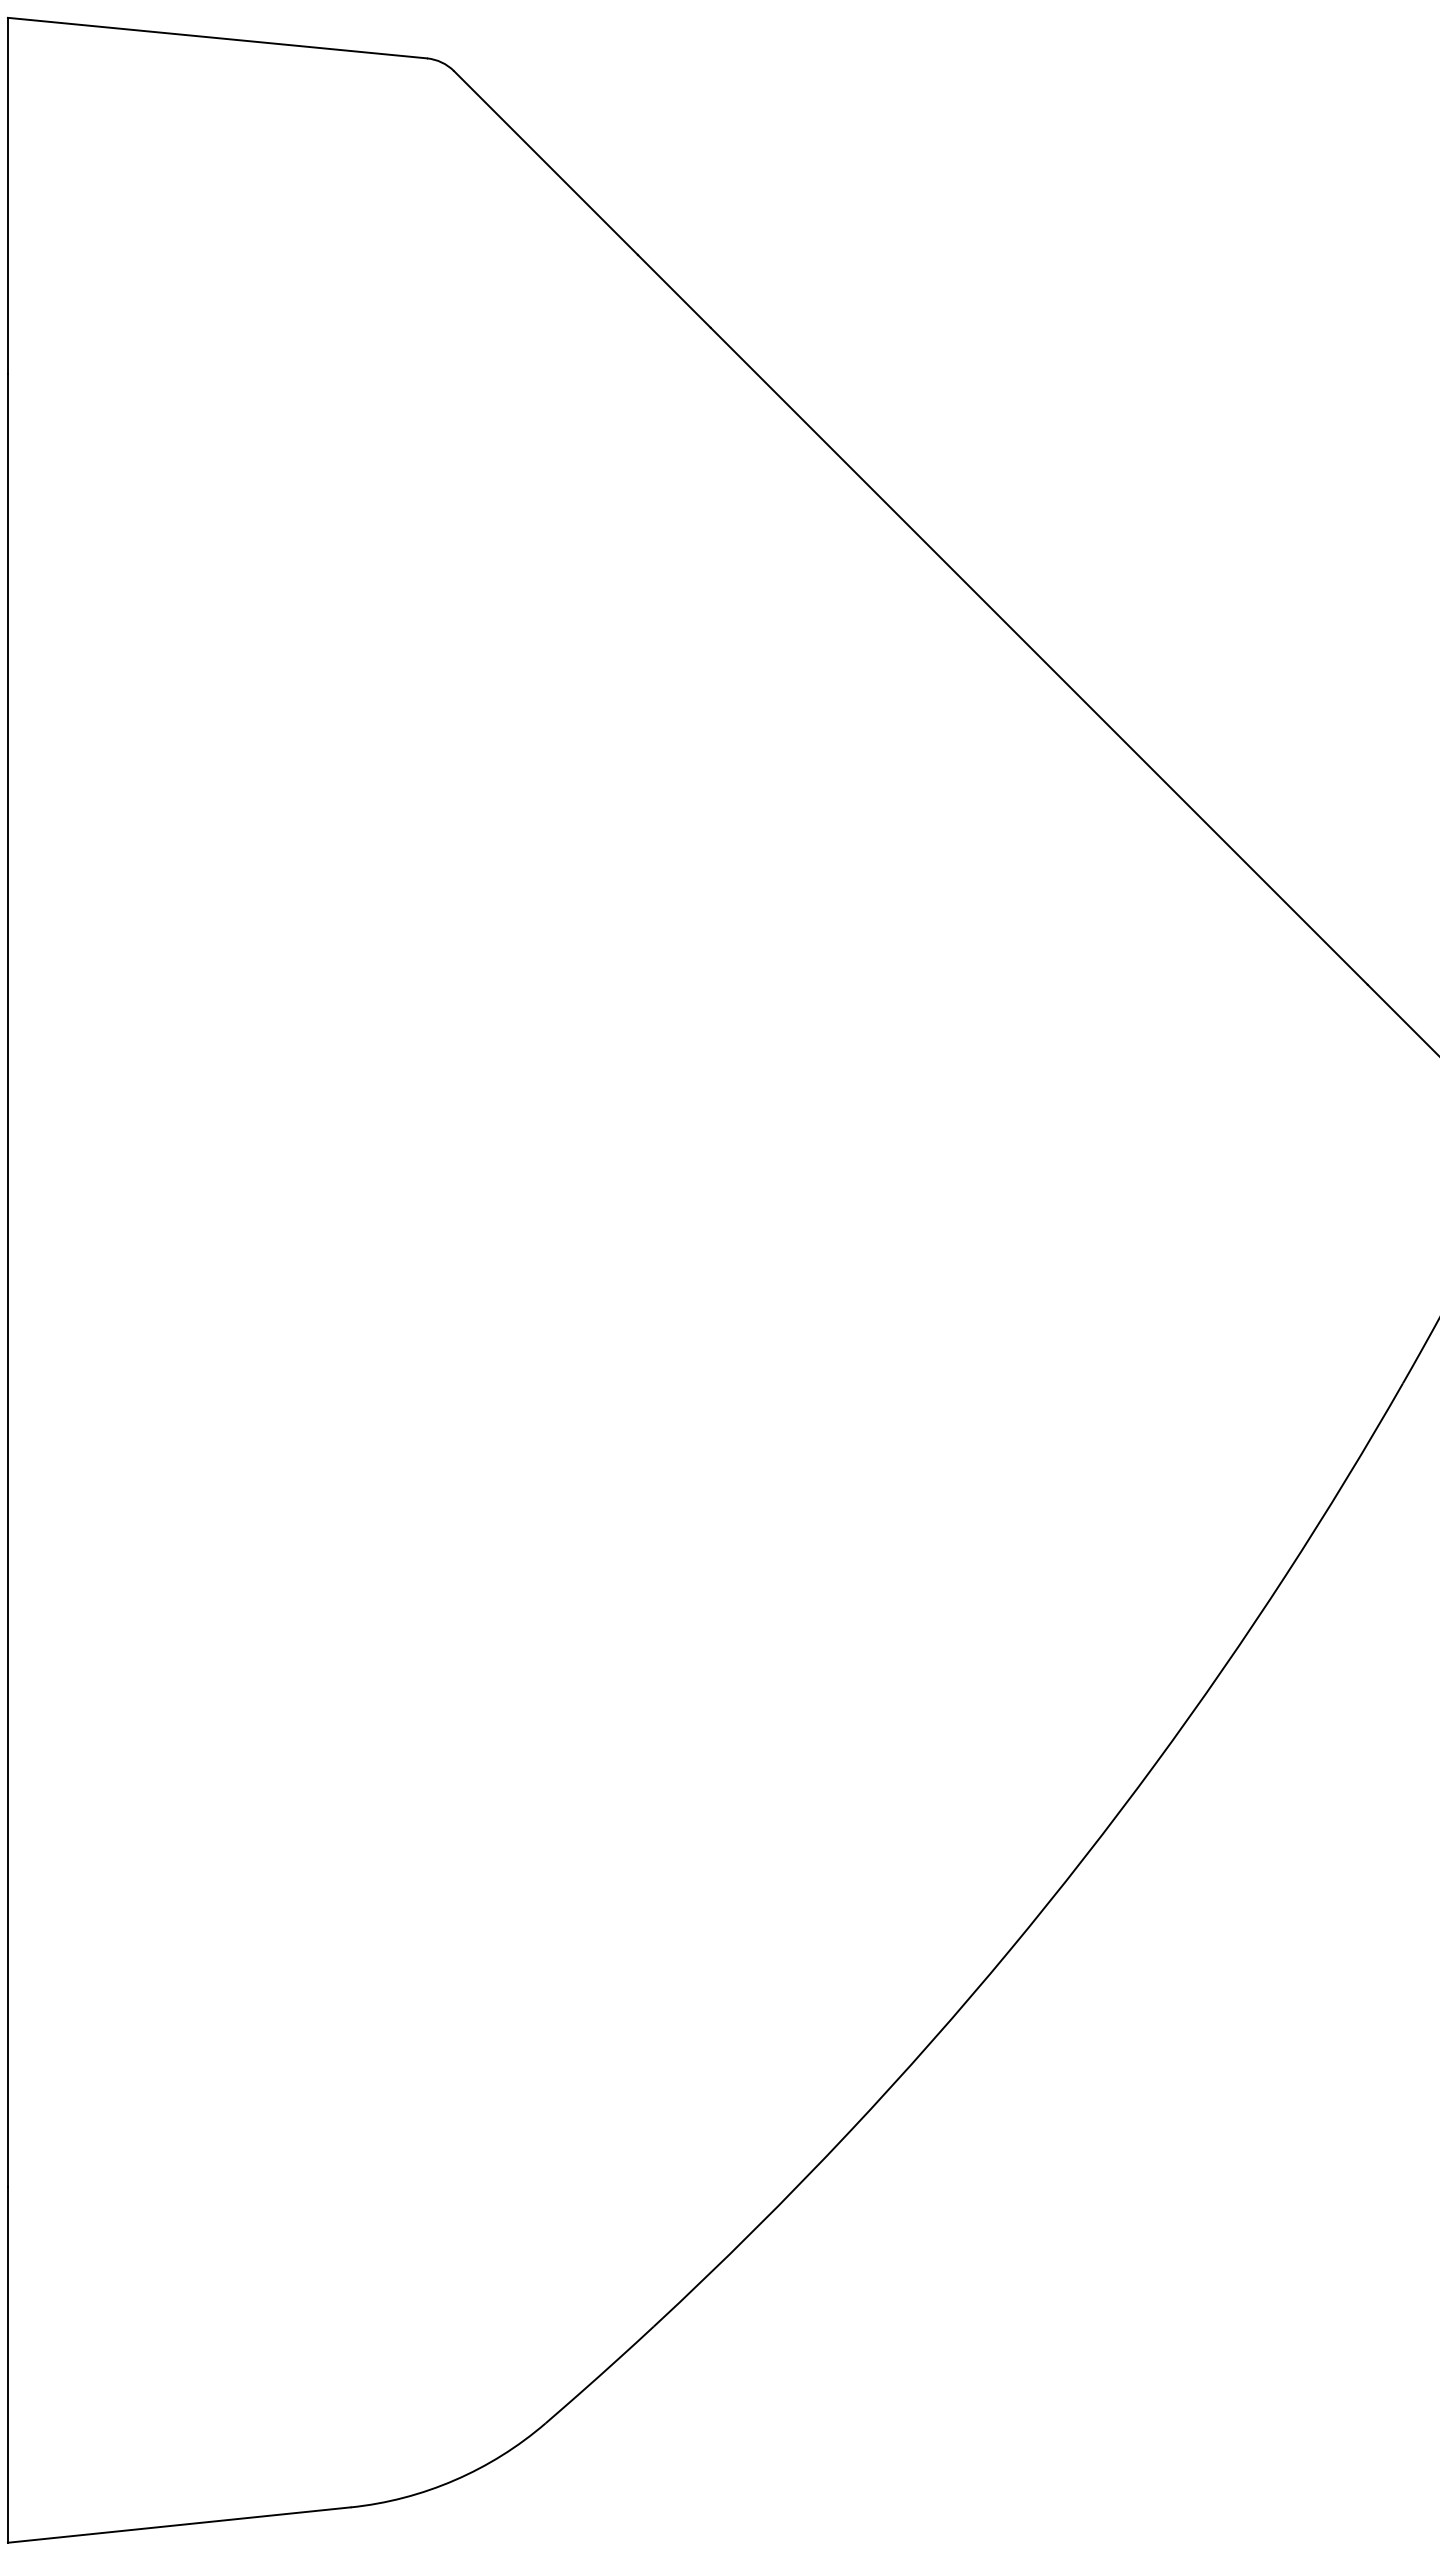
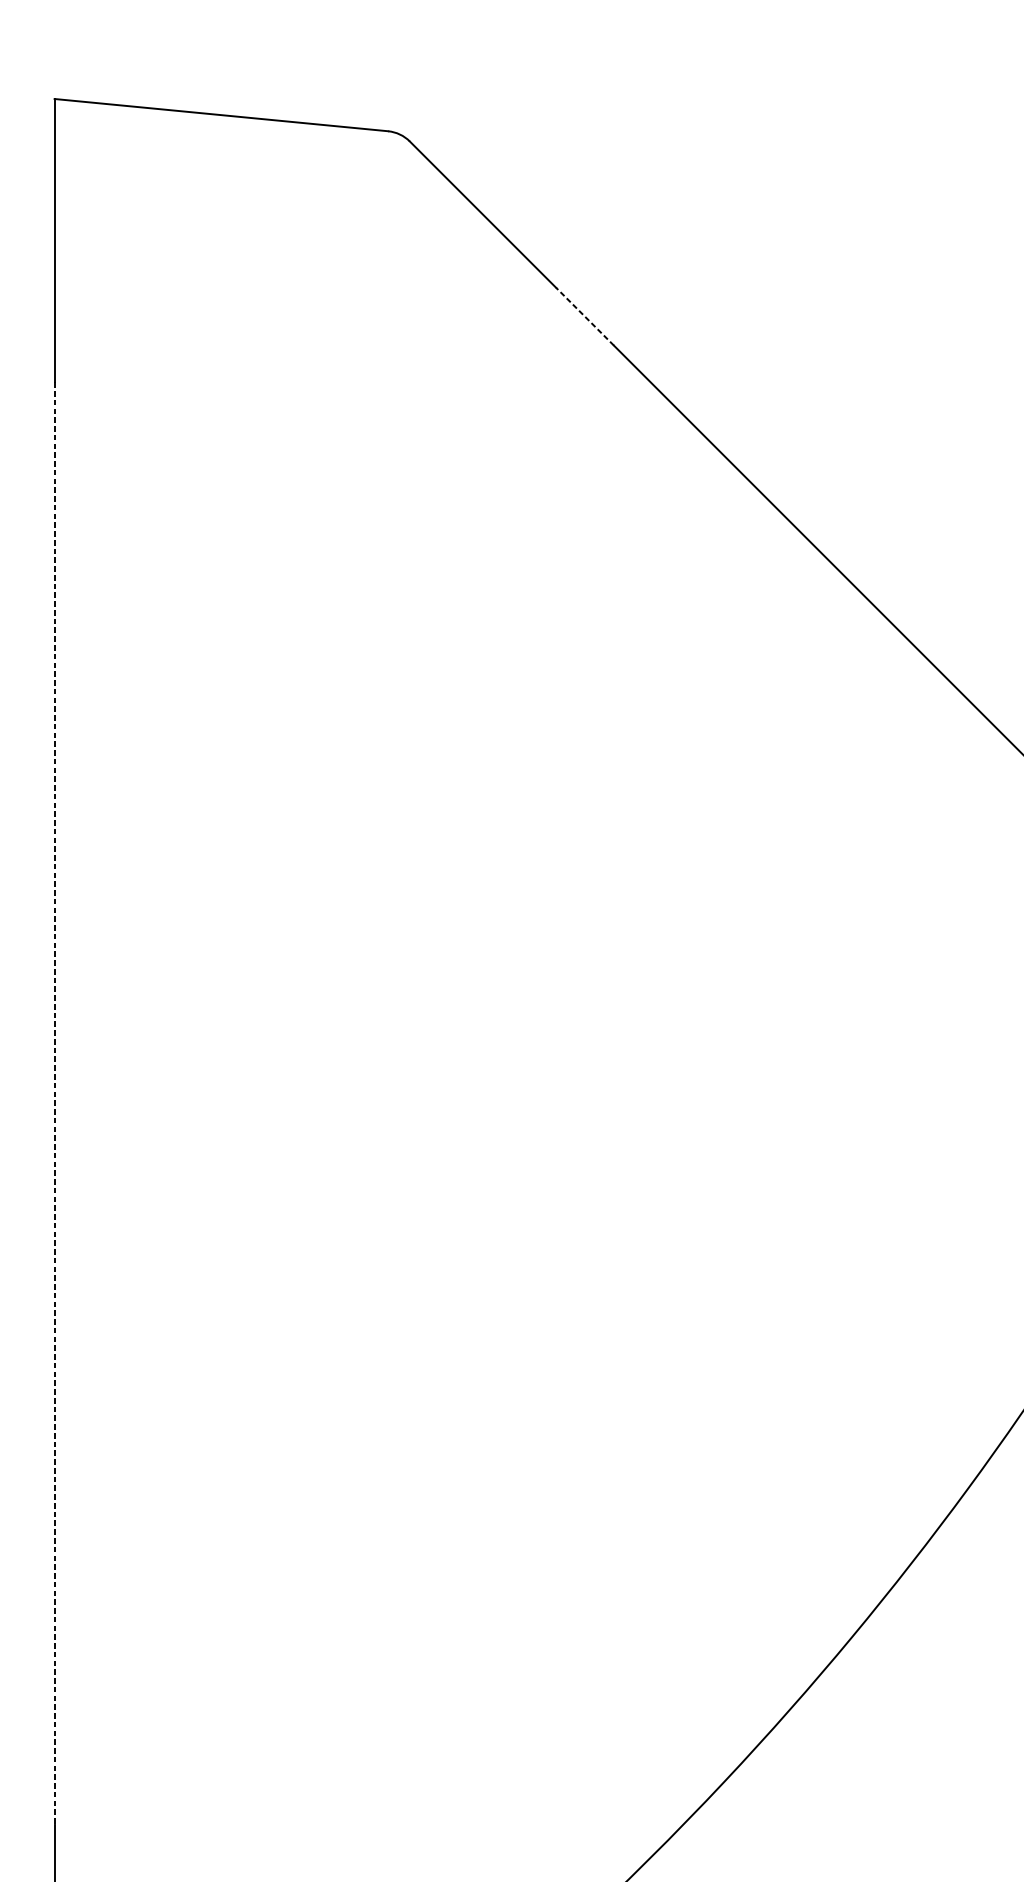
line: (673, 291) -> (584, 316), solid -> dashed
line: (7, 1280) -> (54, 1103), solid -> dashed

